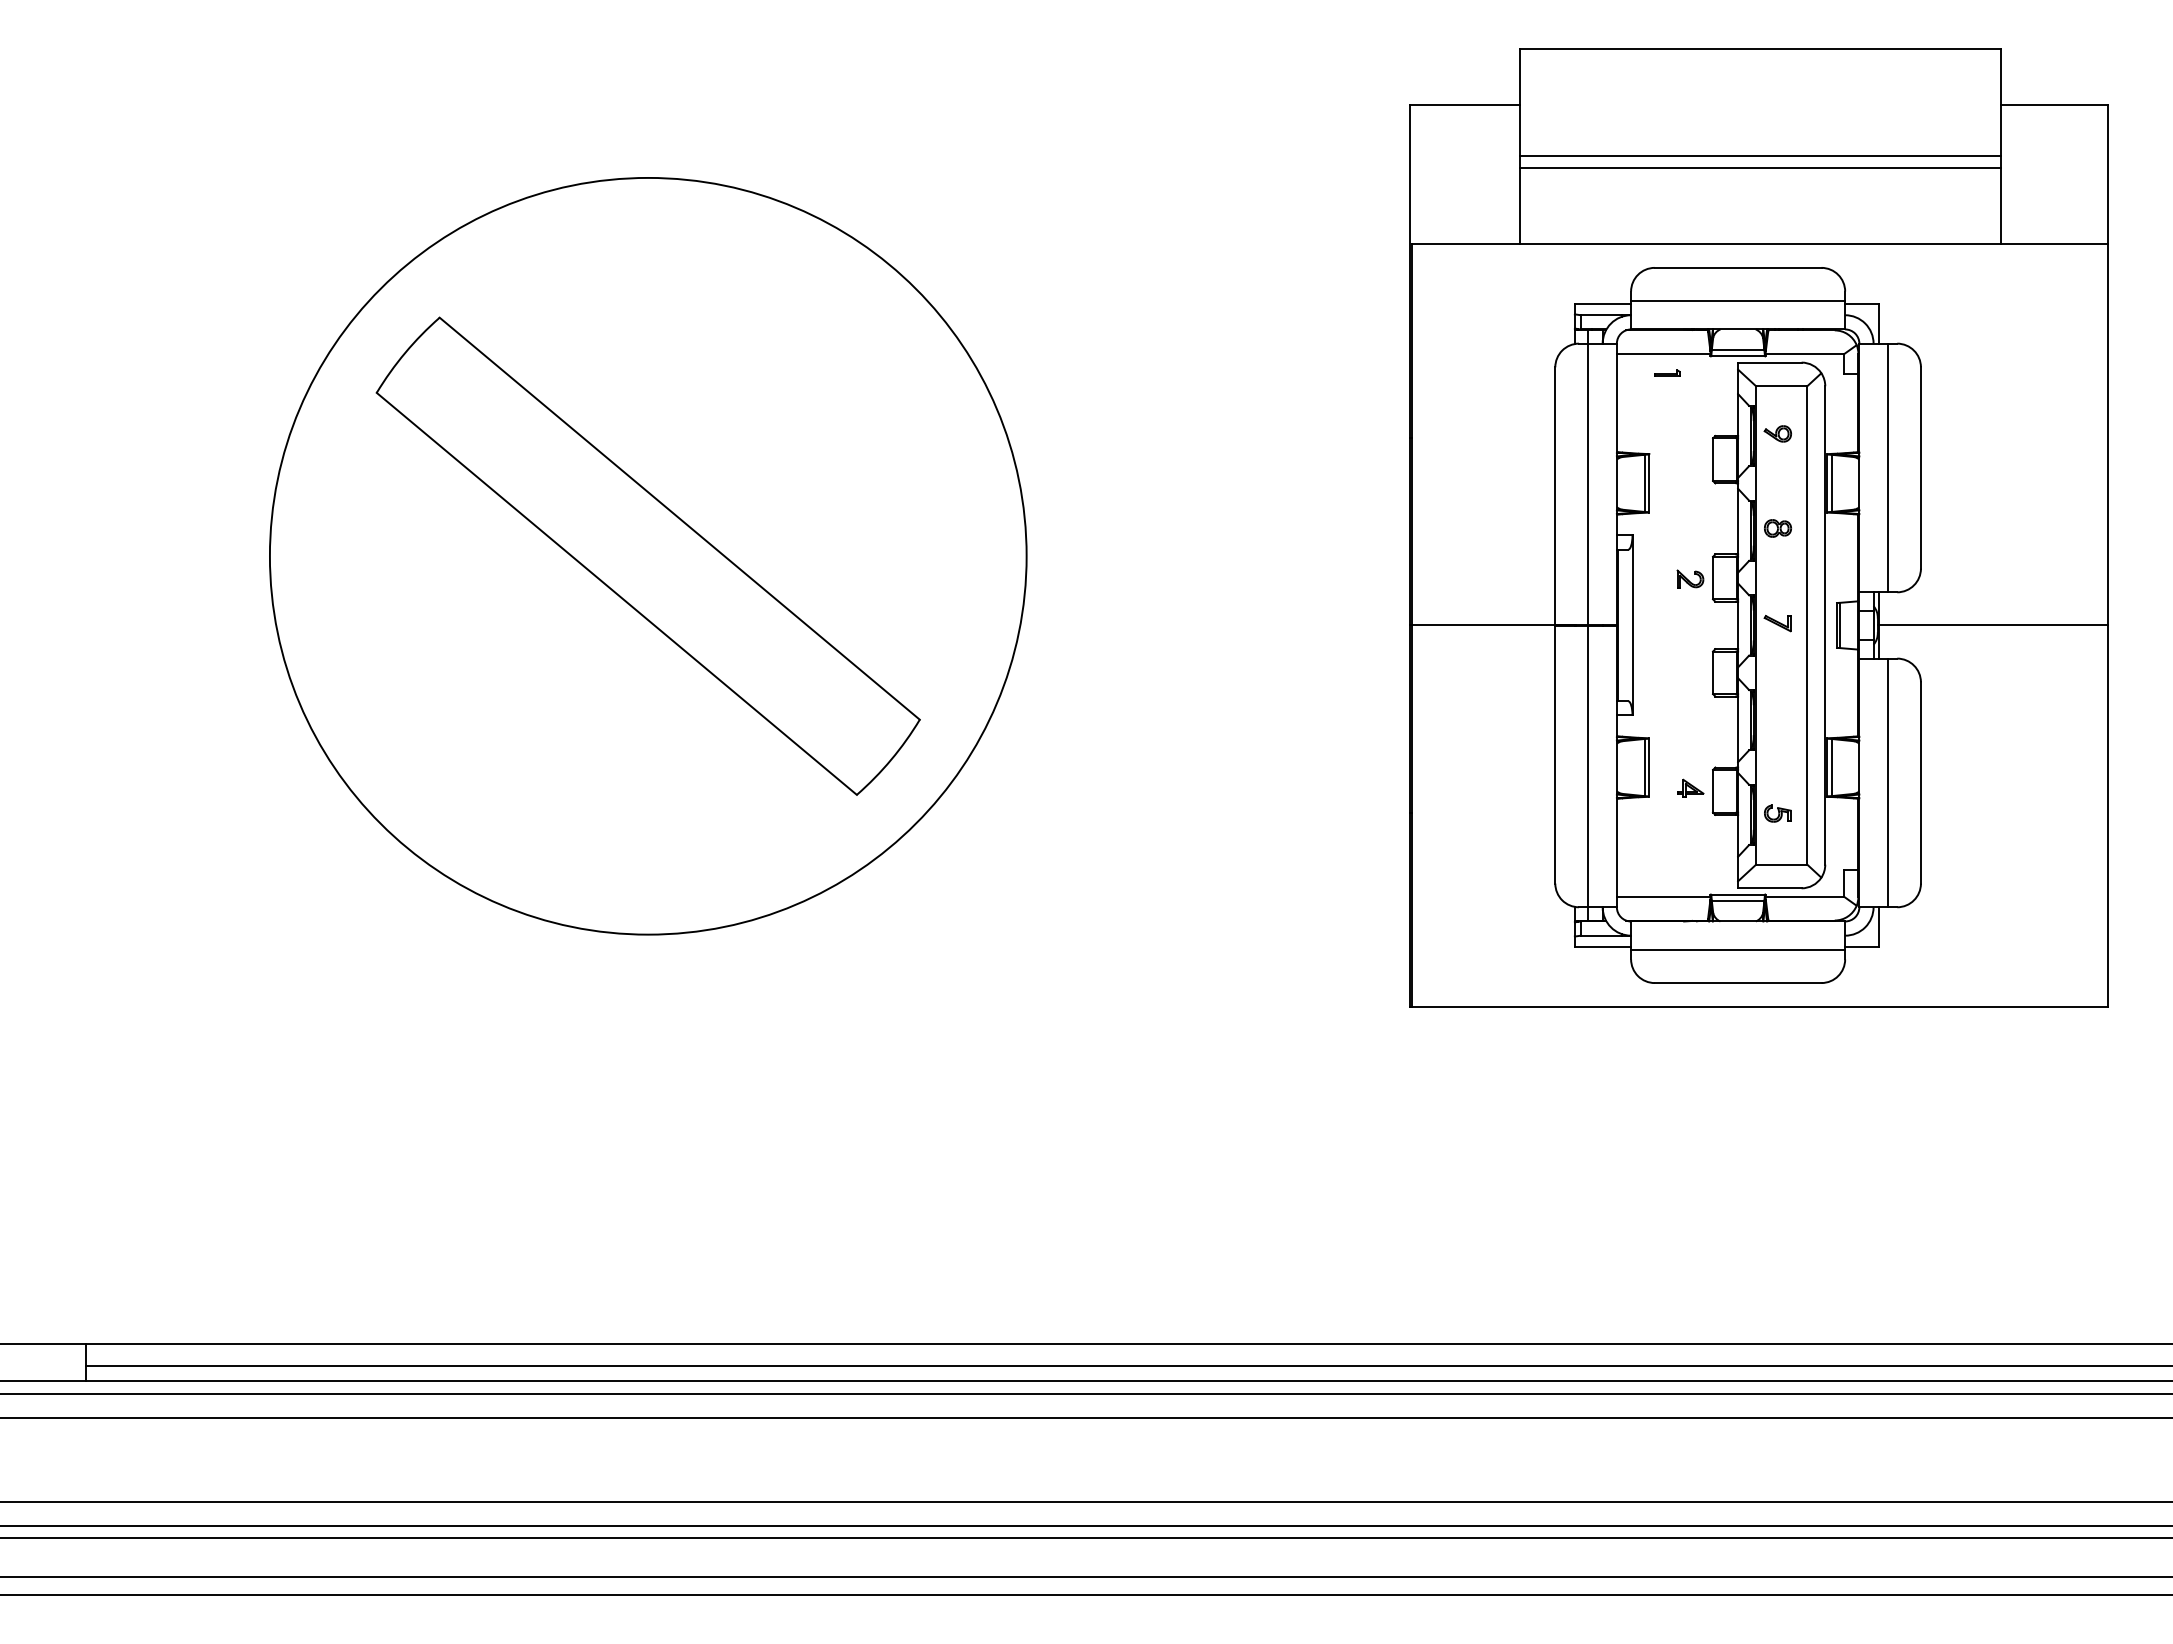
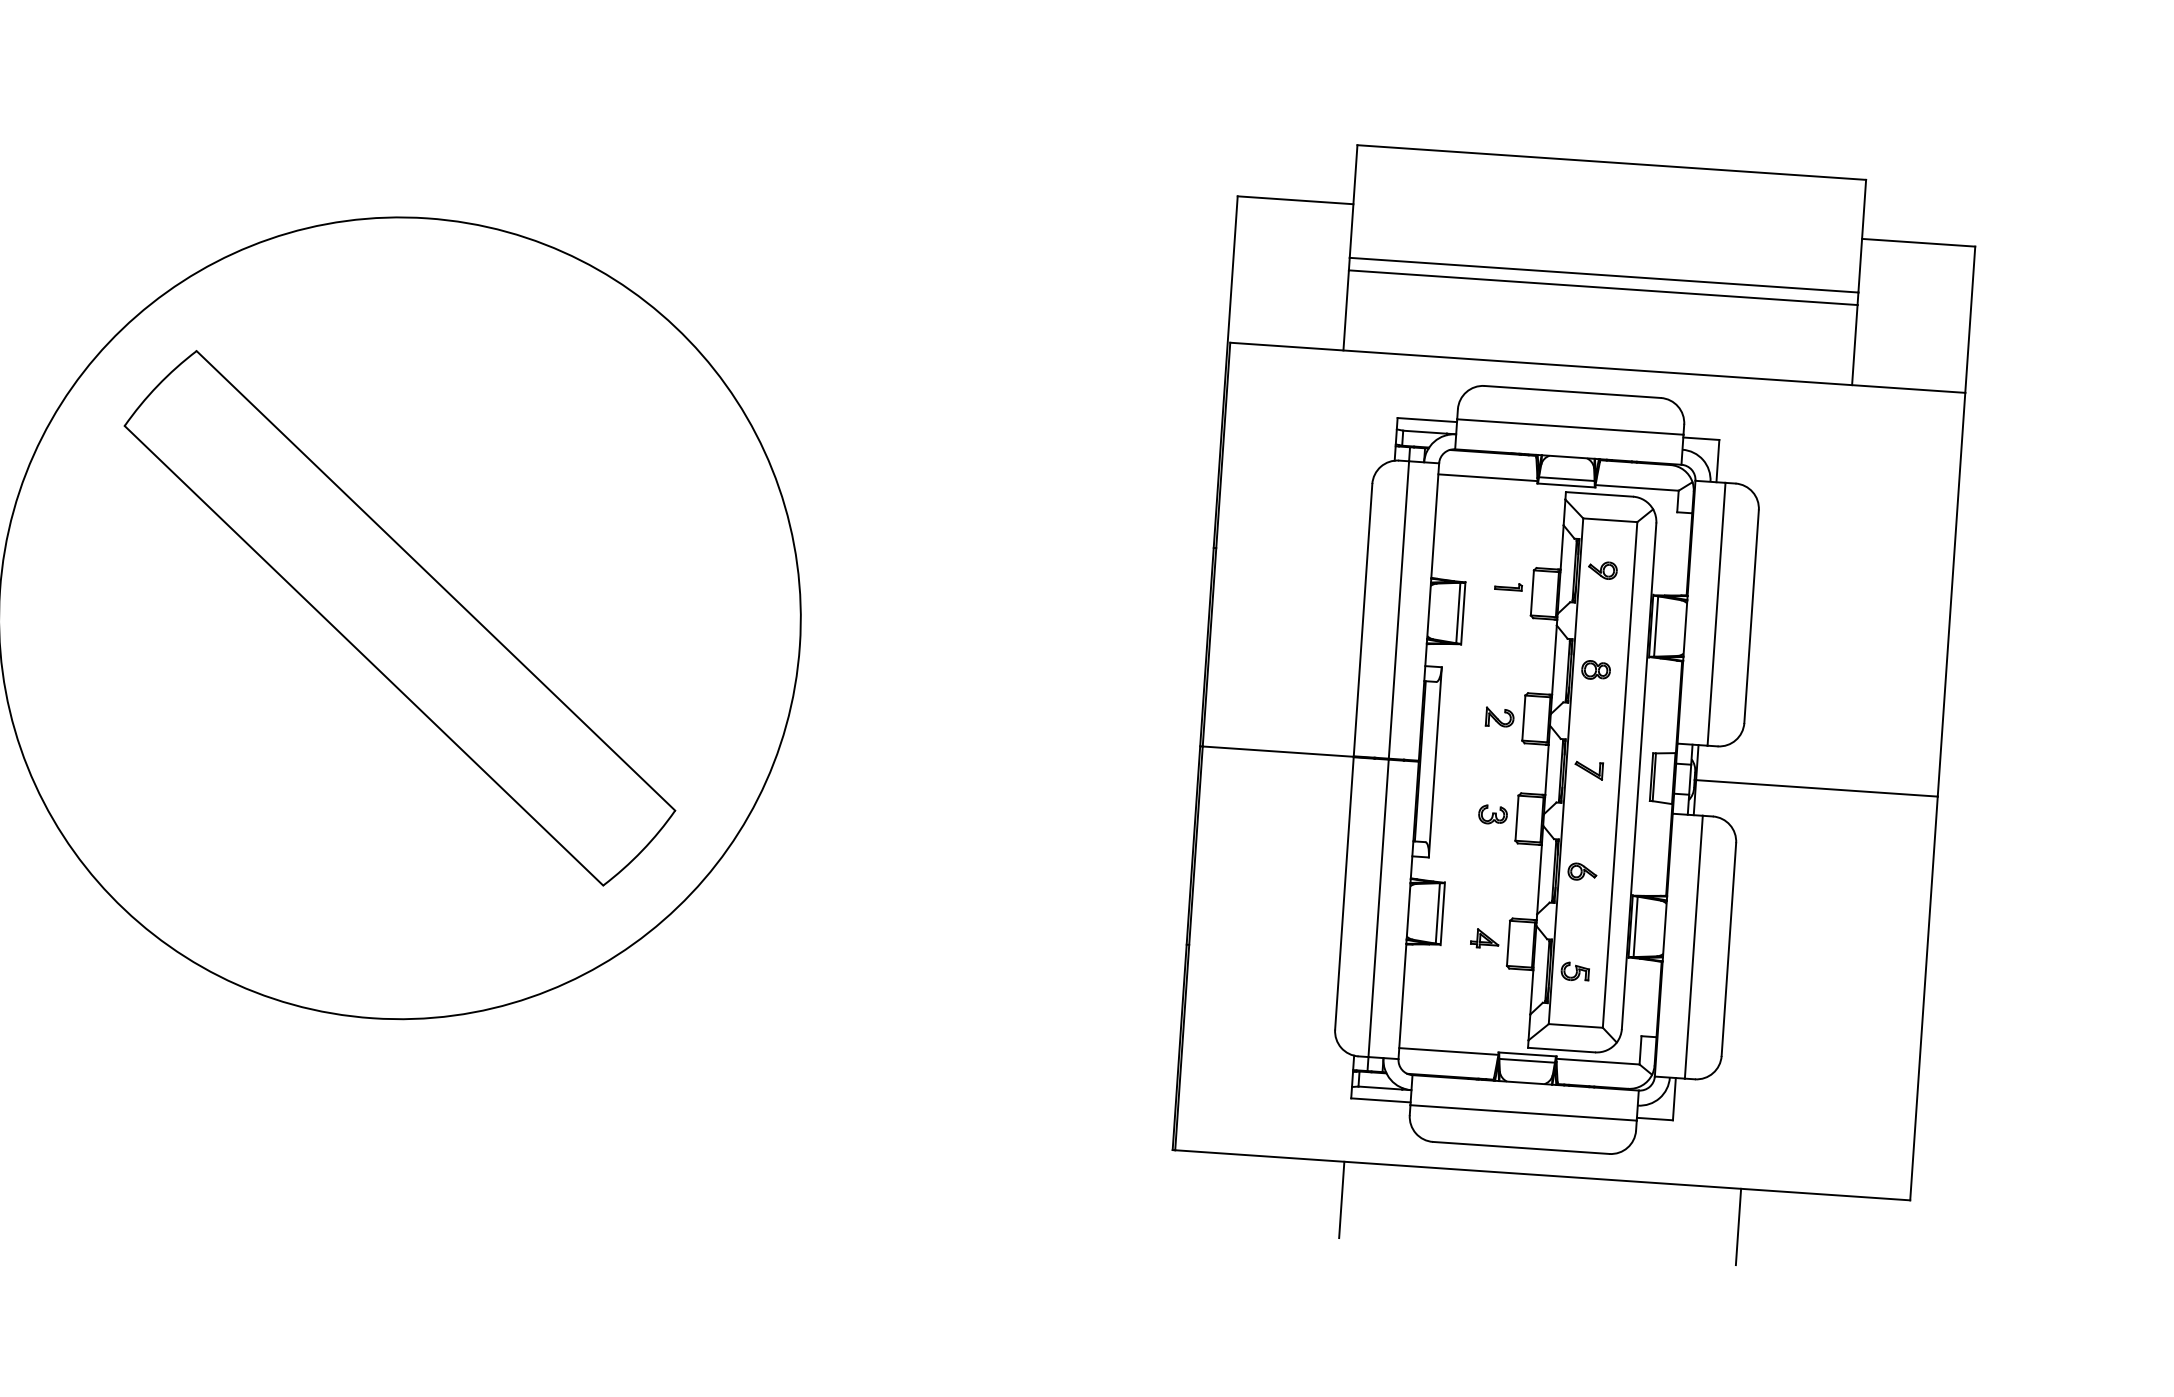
part: (1667, 372) -> (1508, 585), moved
part: (1690, 671) -> (1493, 815), added
part: (1778, 718) -> (1582, 871), added
line: (1572, 1043) -> (1341, 1199), added
line: (1947, 1043) -> (1738, 1226), added

